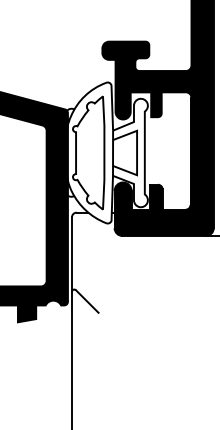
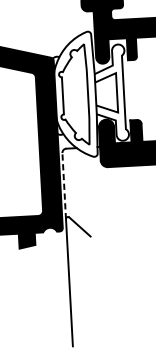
line: (72, 254) -> (64, 186), solid -> dashed

